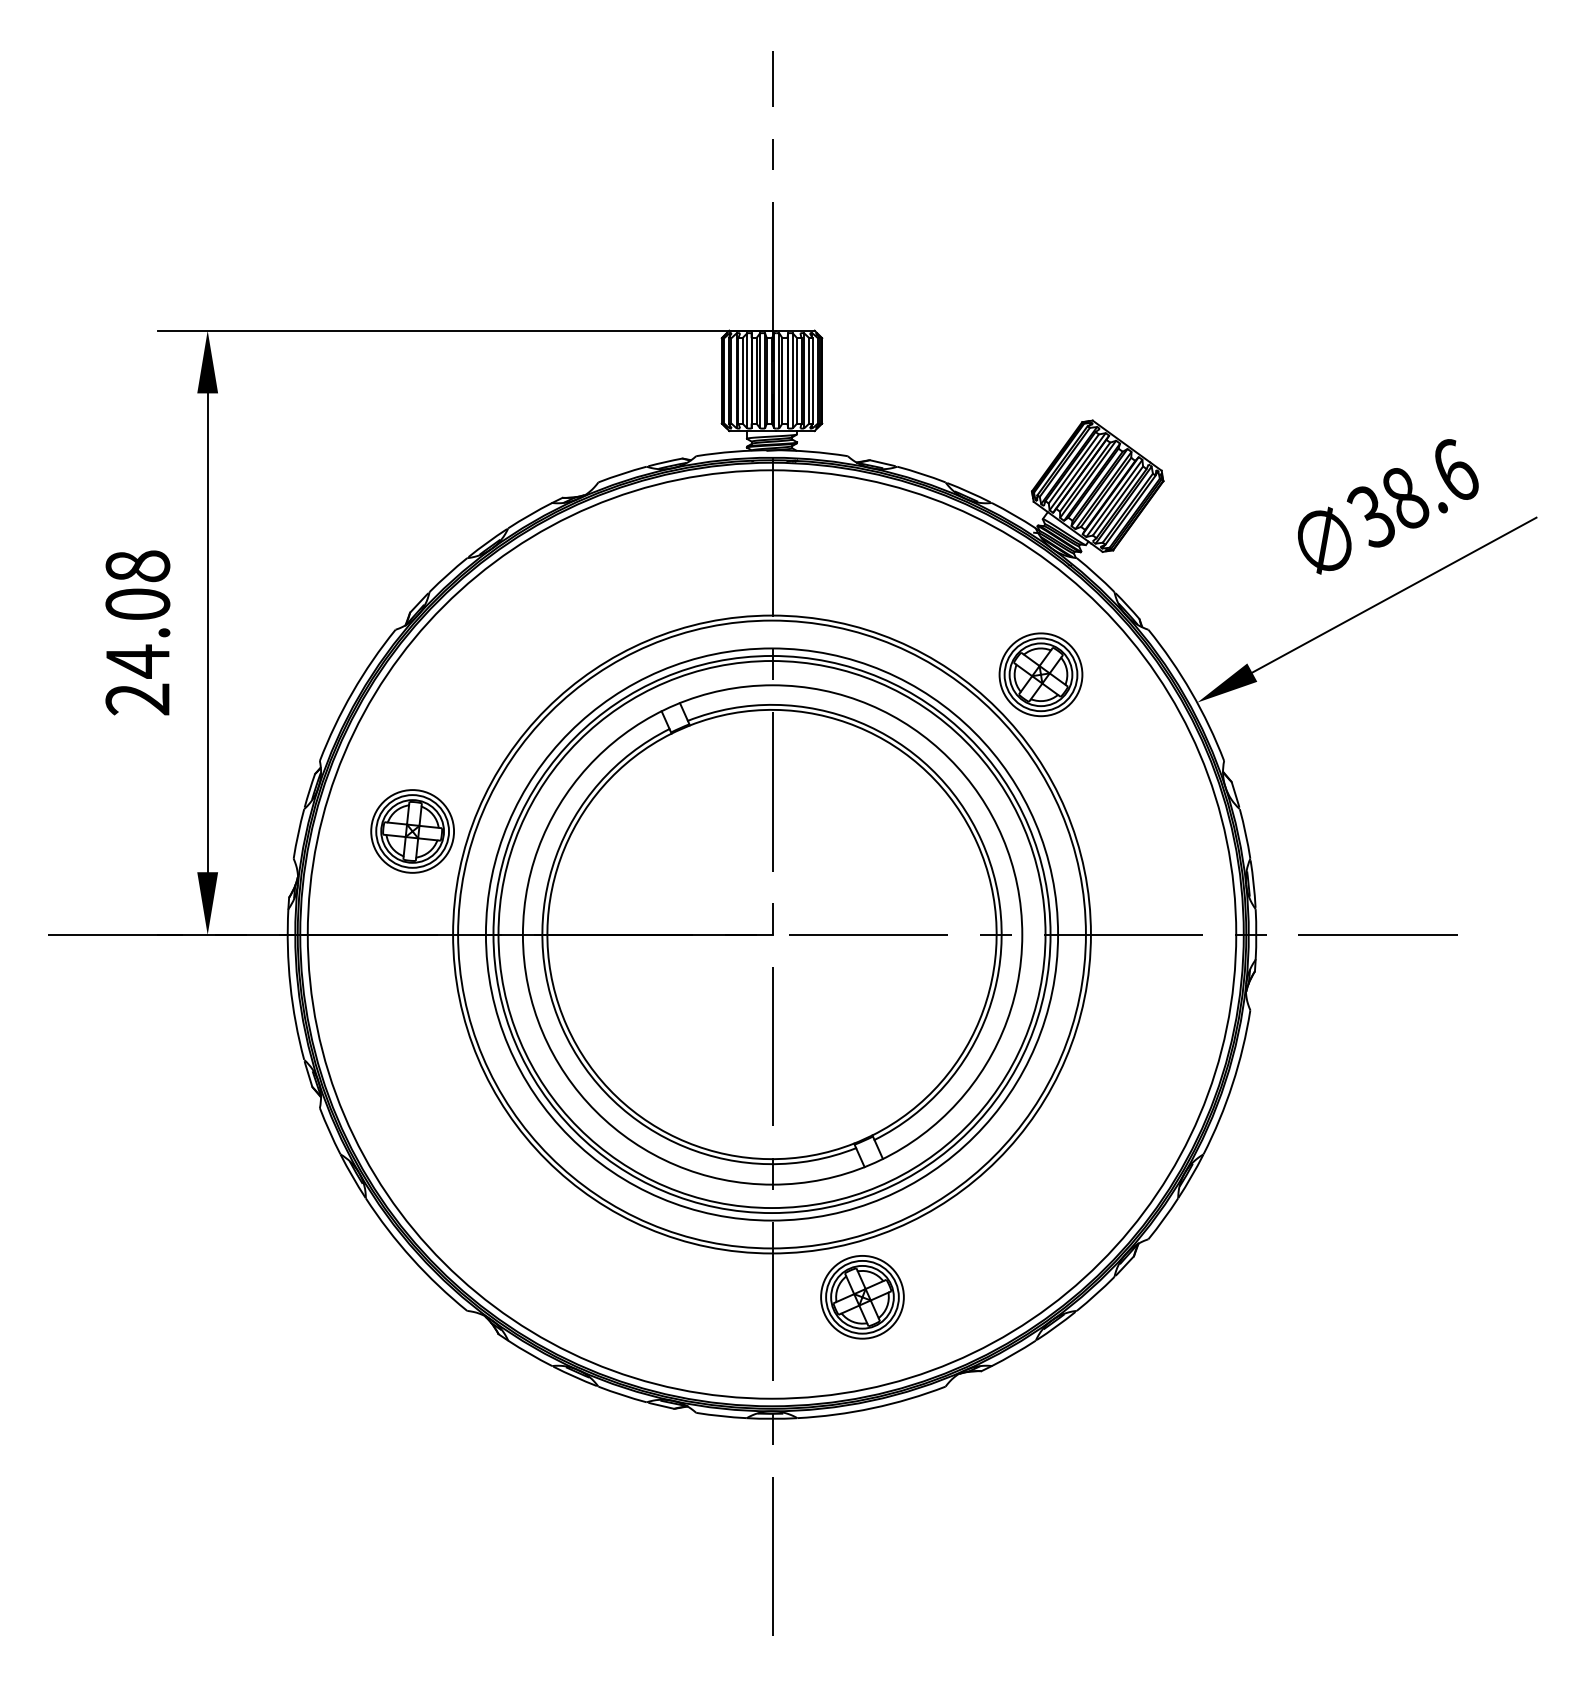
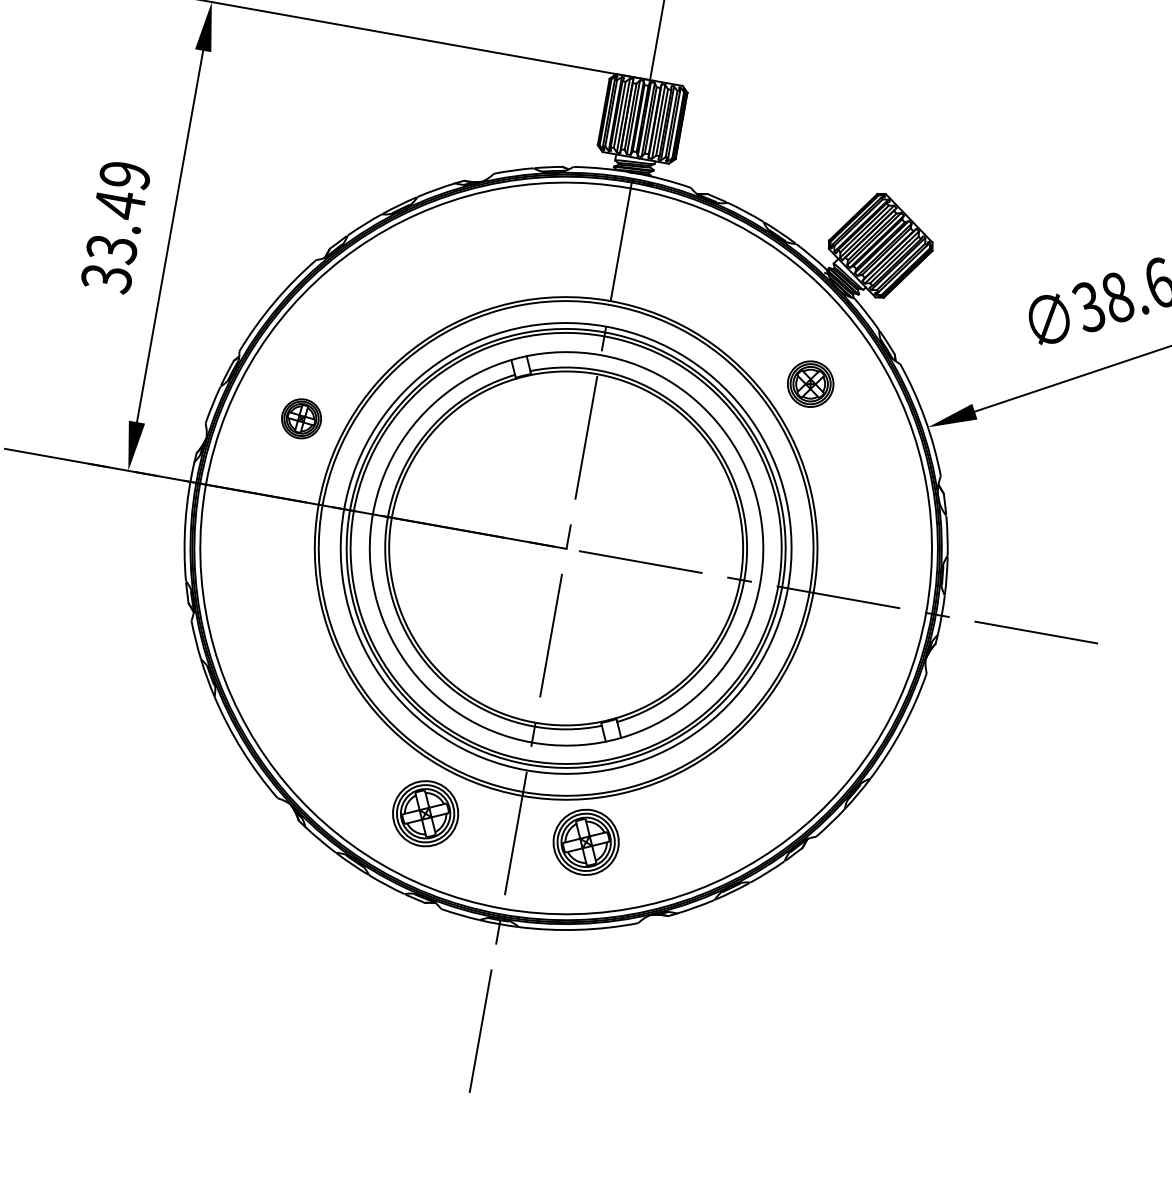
text: (137, 633) -> (115, 227), 24.08 -> 33.49
part: (1040, 674) -> (810, 383), size x0.7
part: (412, 831) -> (301, 418), size x0.6
part: (655, 1297) -> (425, 813), added

